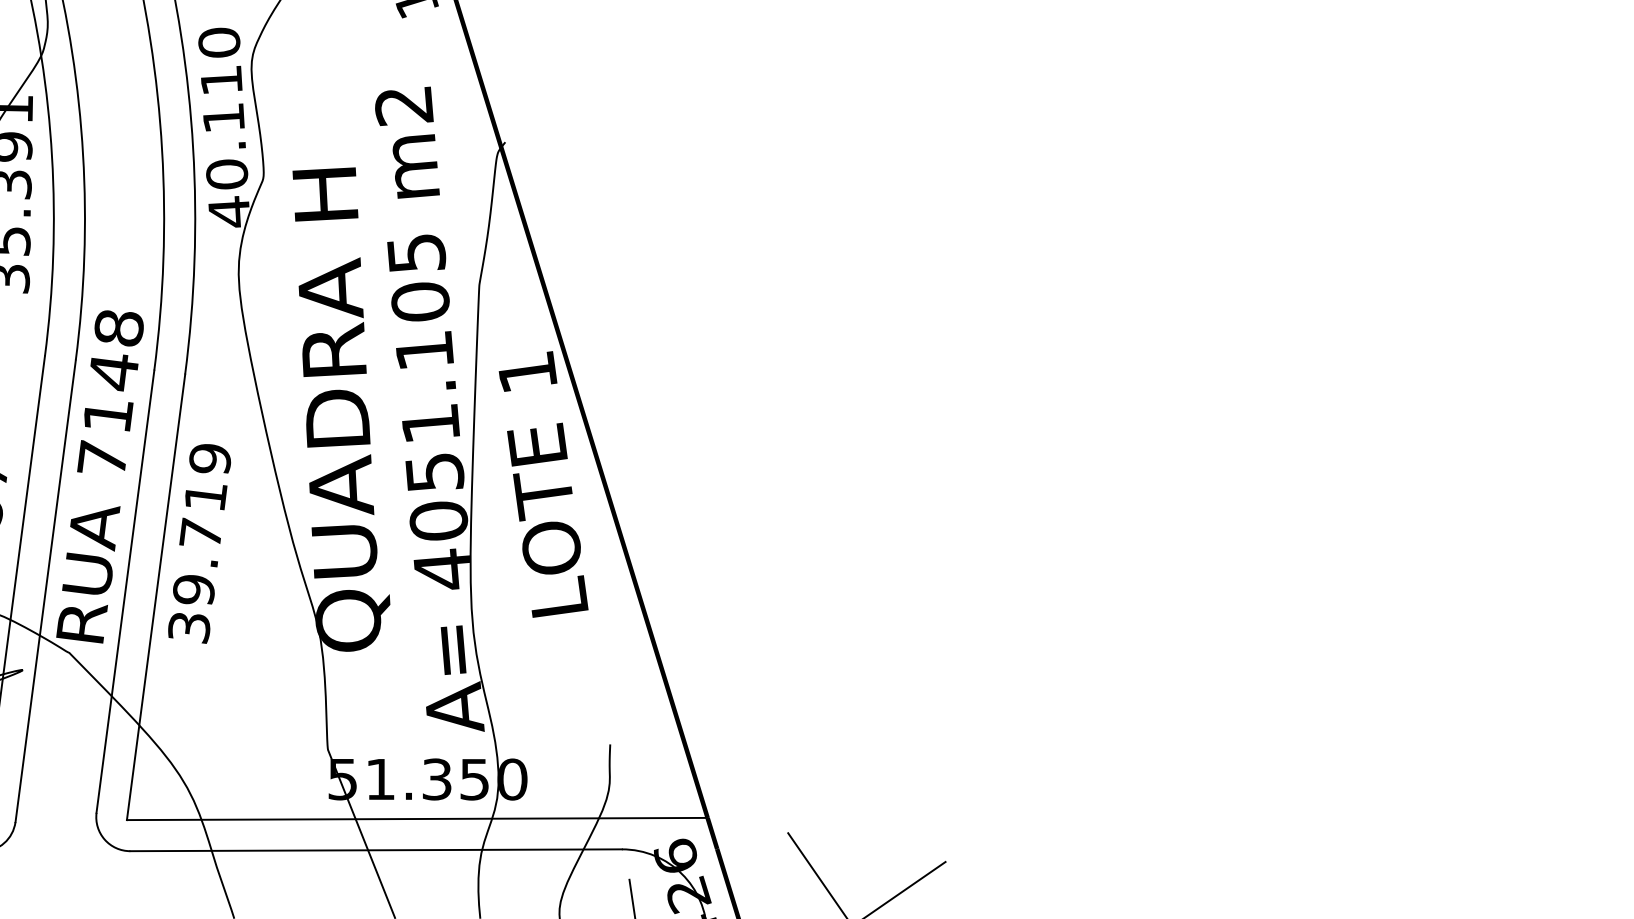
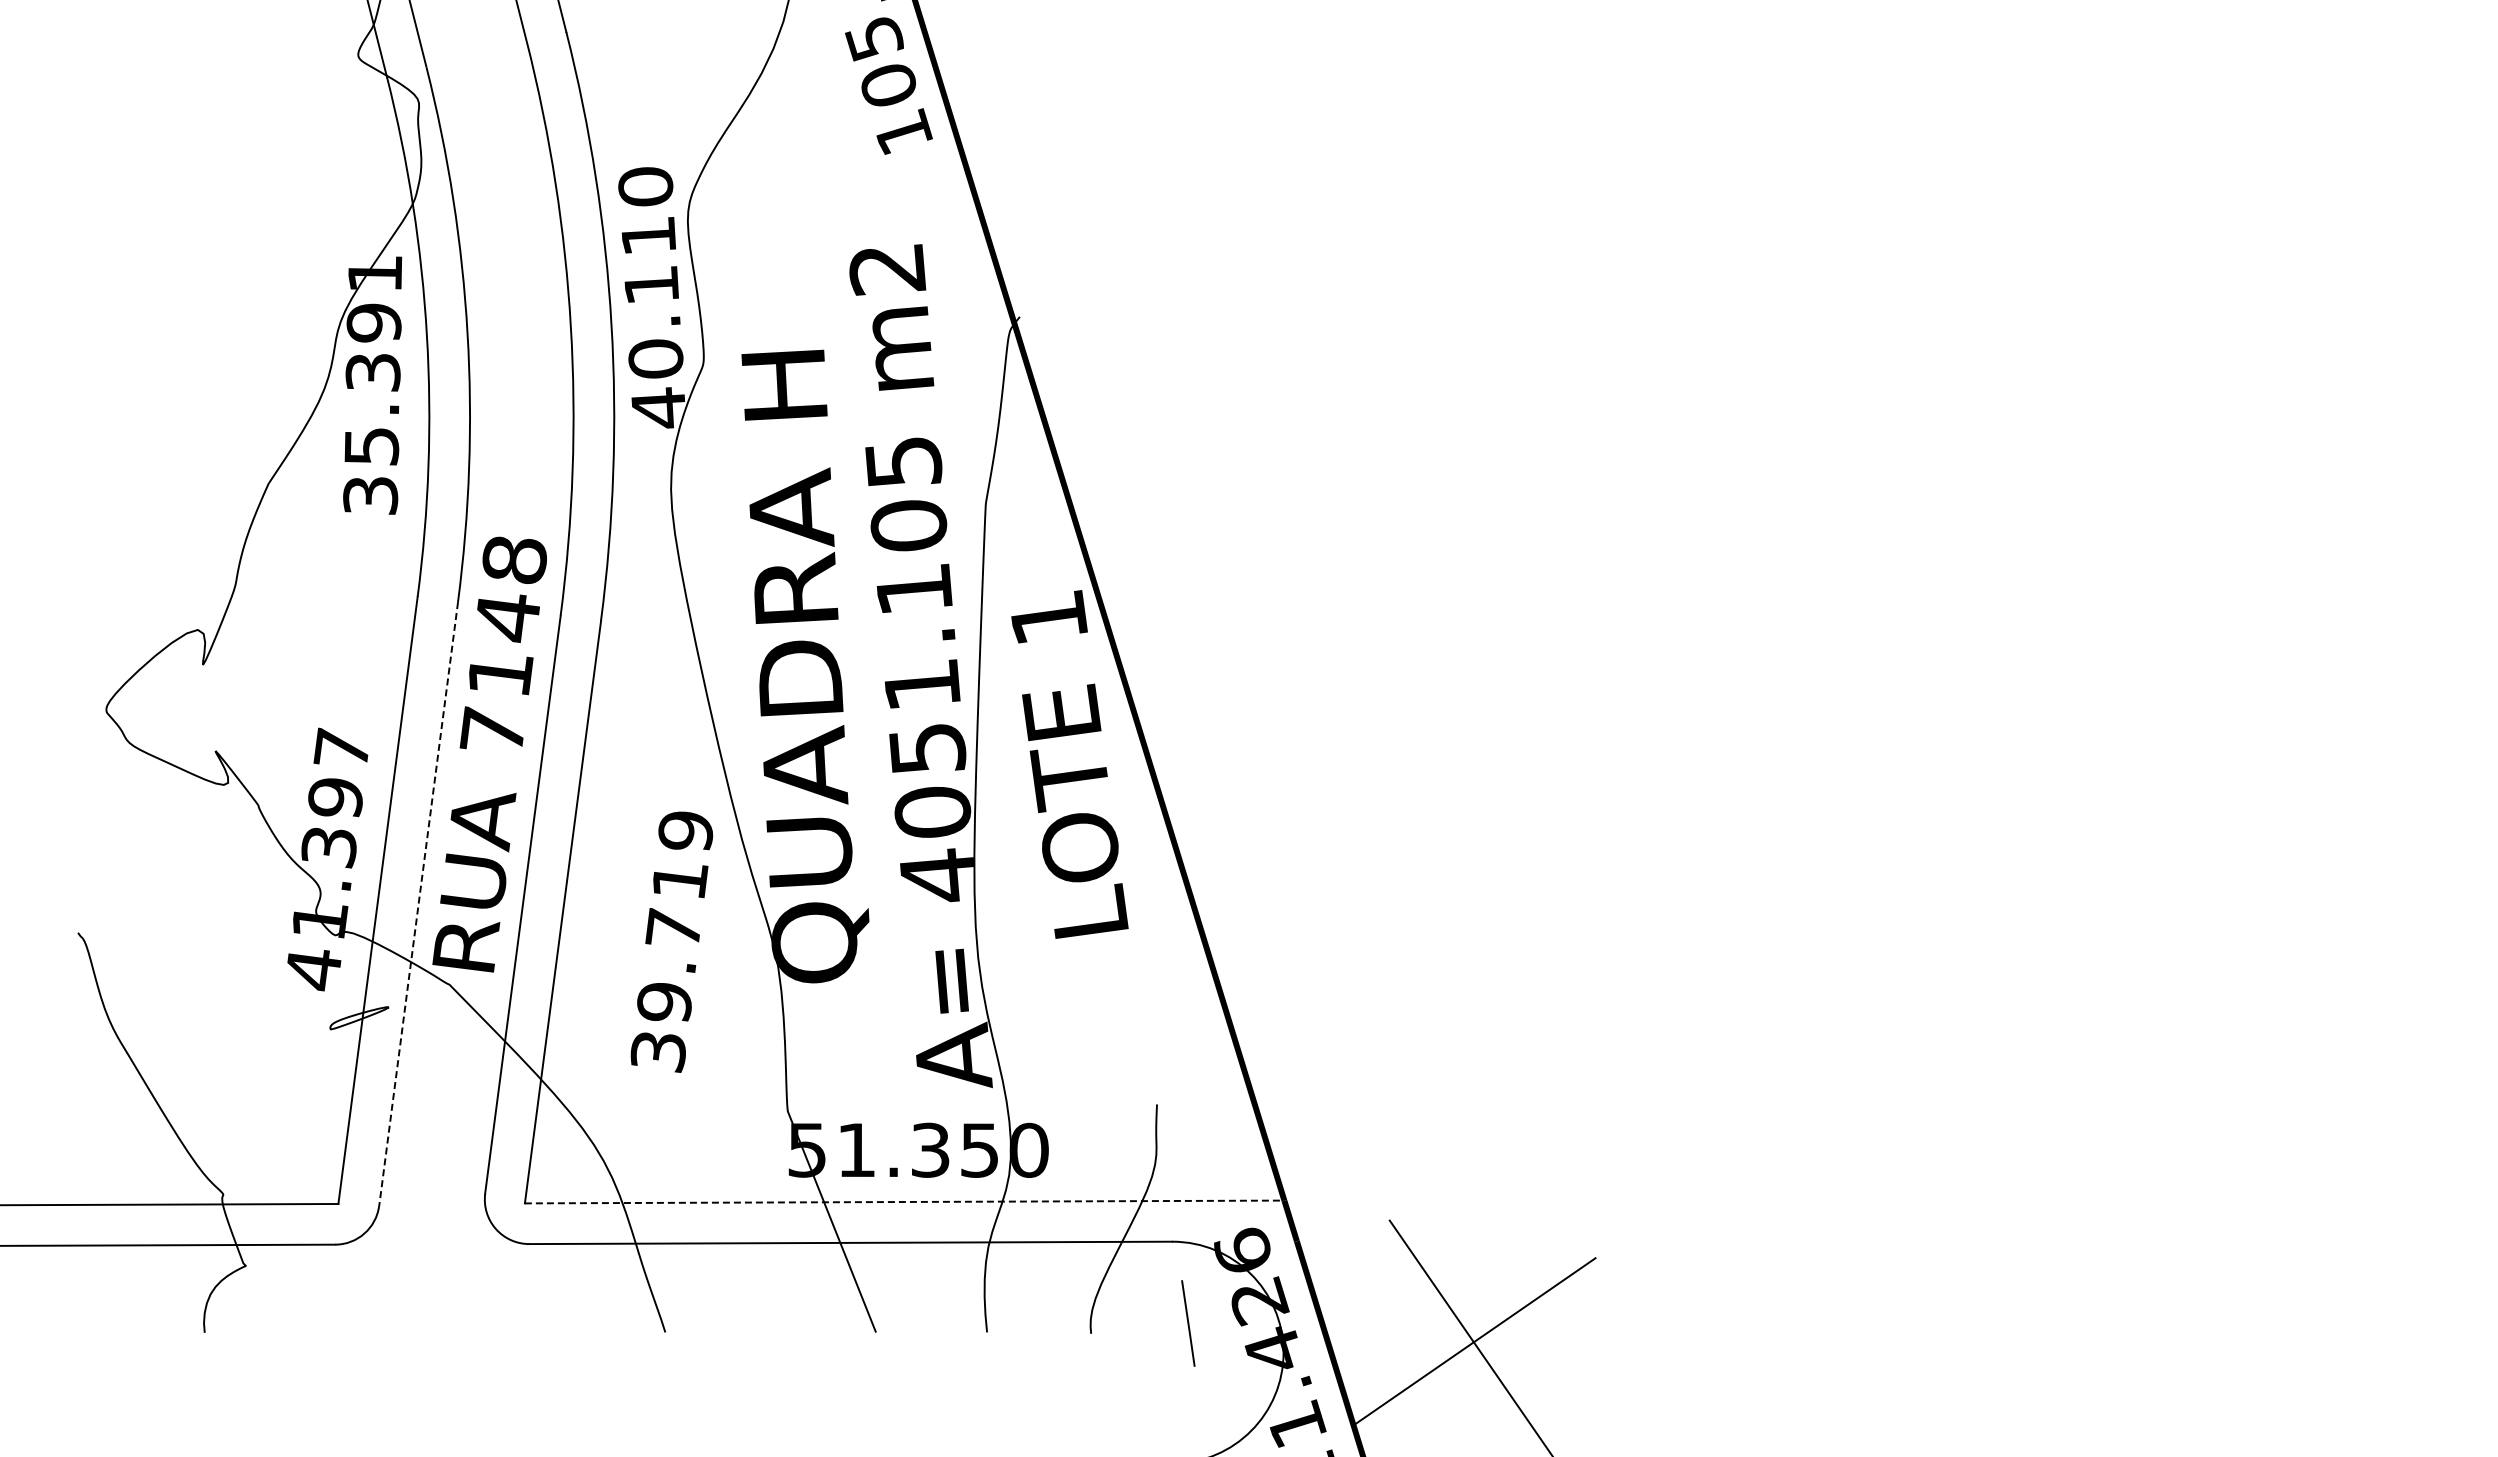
text: (199, 543) -> (671, 941), moved
line: (45, 591) -> (418, 904), solid -> dashed
line: (417, 818) -> (904, 1201), solid -> dashed

